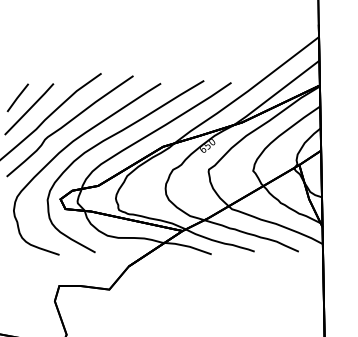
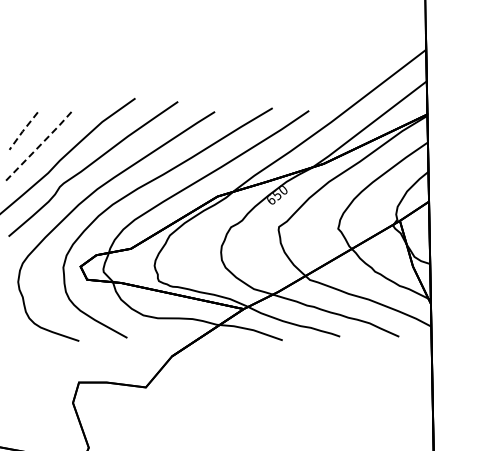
line: (17, 98) -> (22, 131), solid -> dashed
line: (29, 109) -> (39, 146), solid -> dashed

